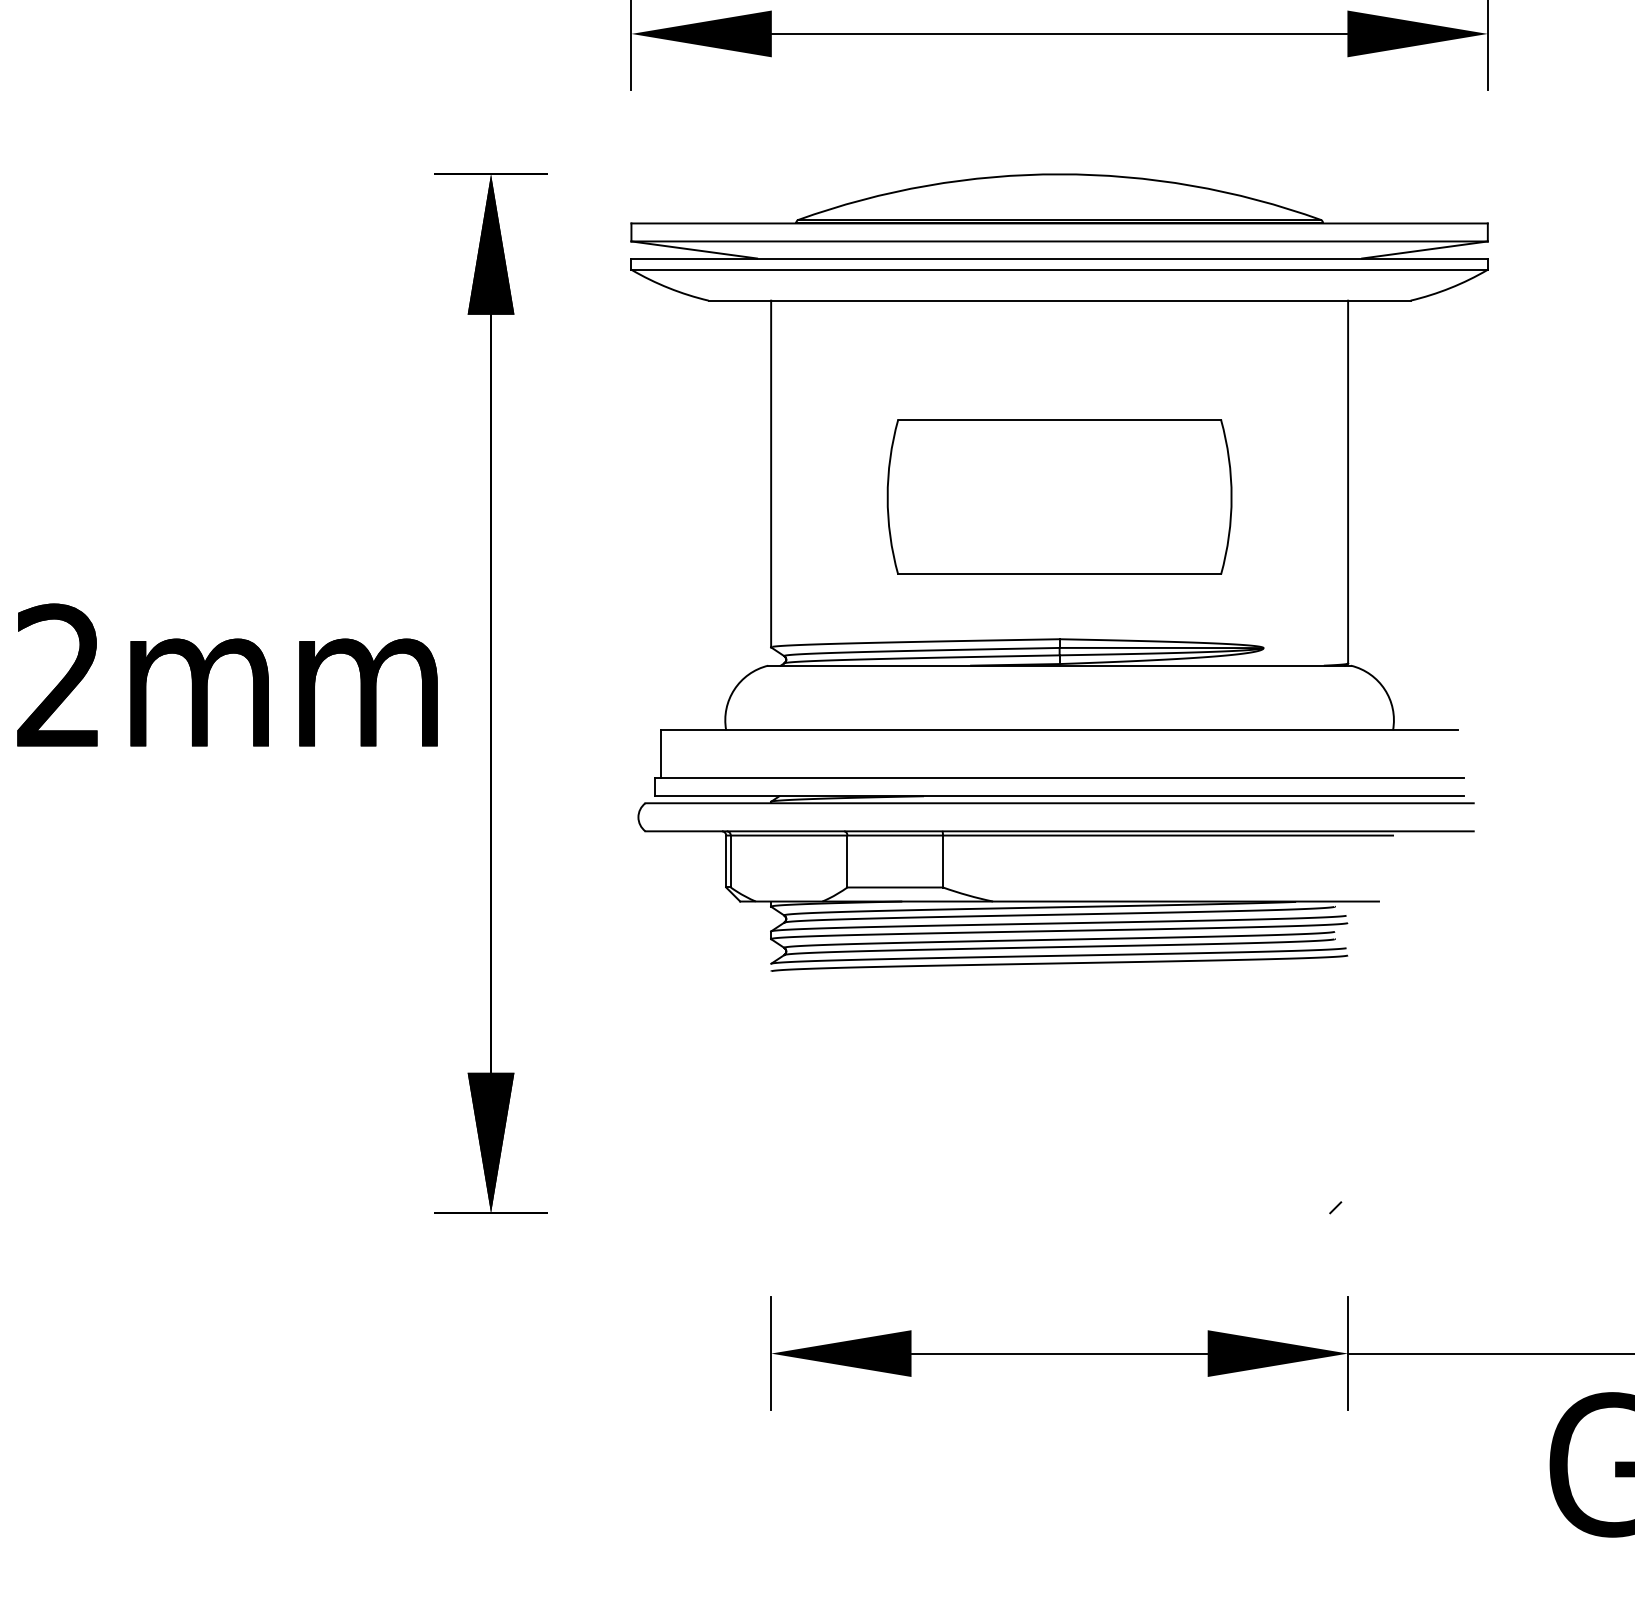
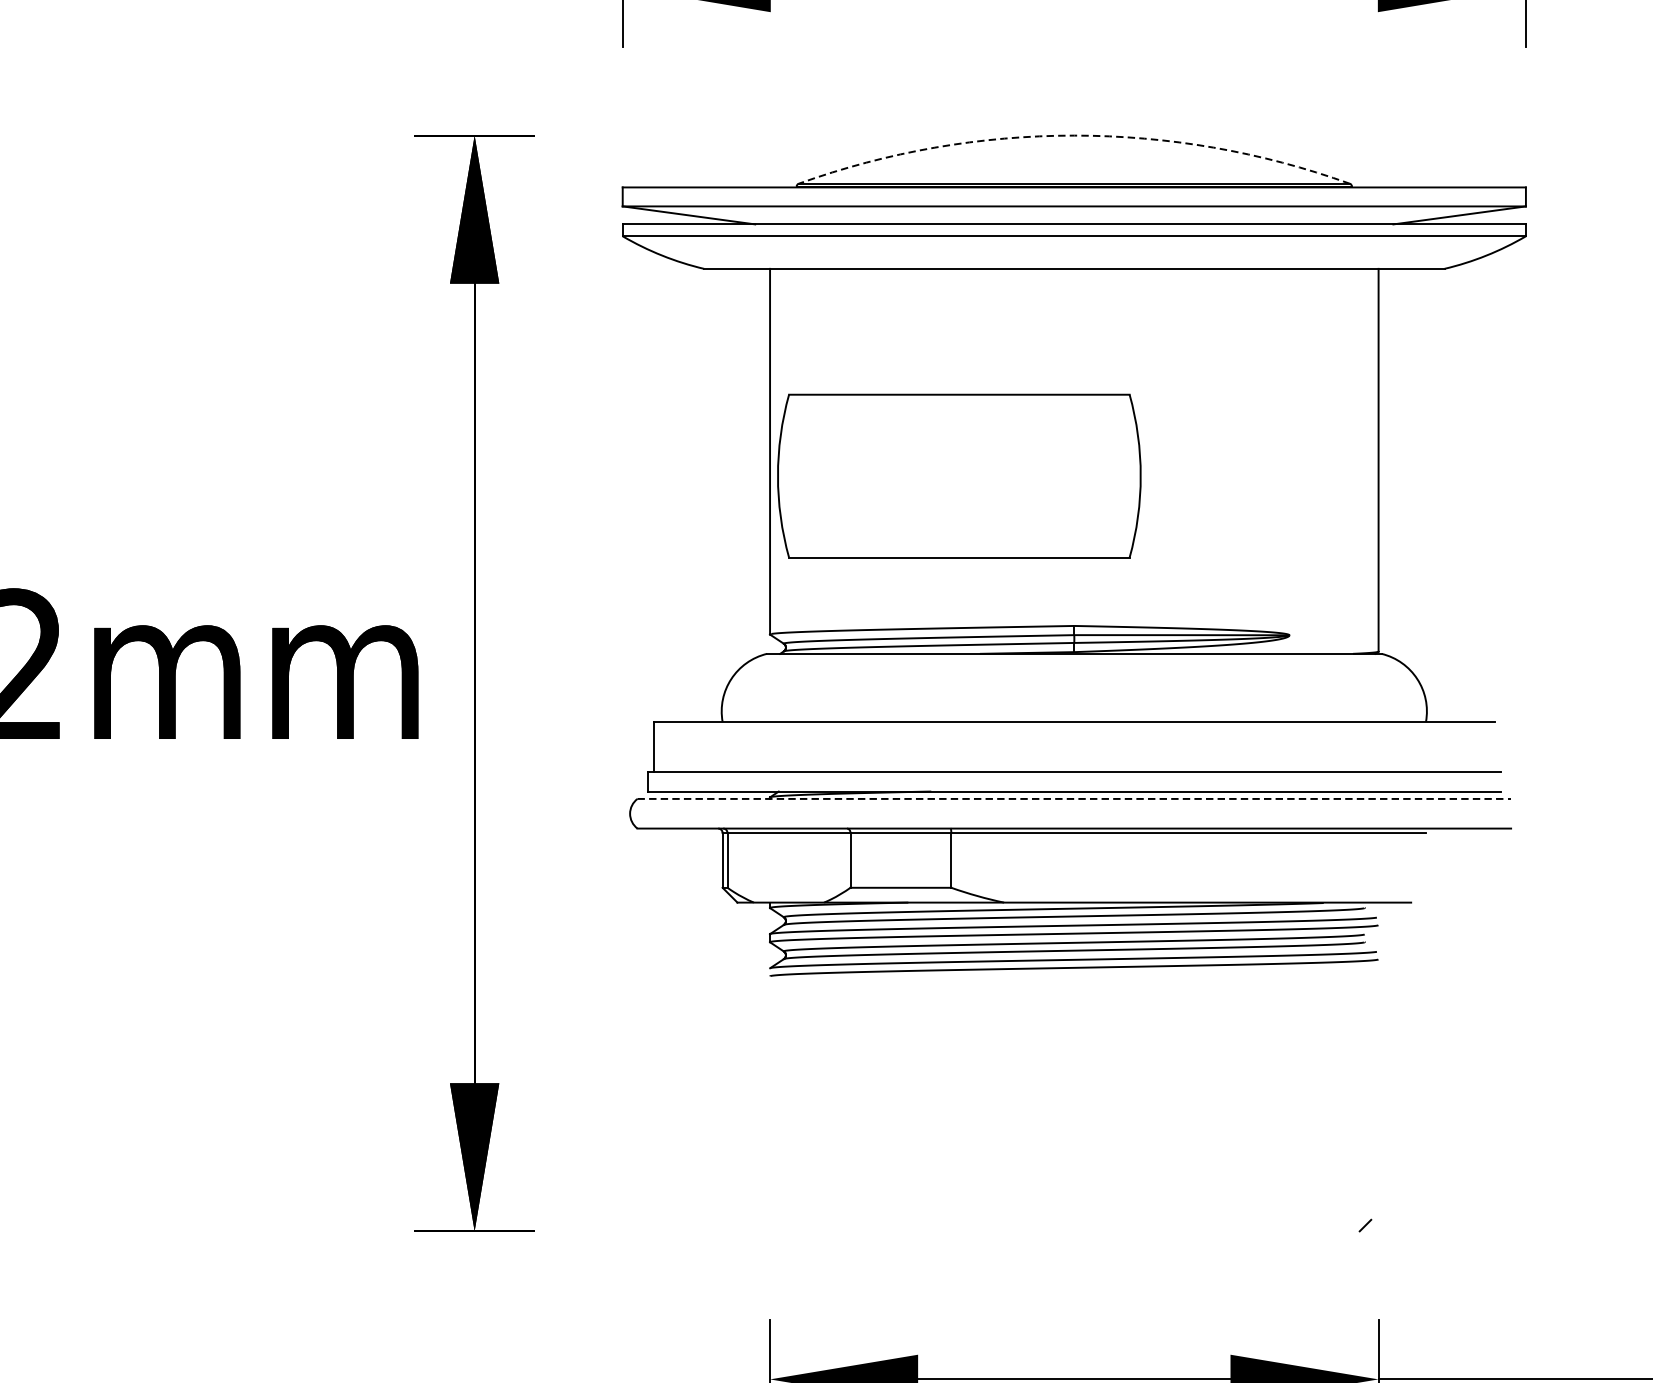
arc: (1059, 174) -> (1074, 135), solid -> dashed
part: (1059, 496) -> (959, 475), moved
line: (1060, 803) -> (1075, 799), solid -> dashed

